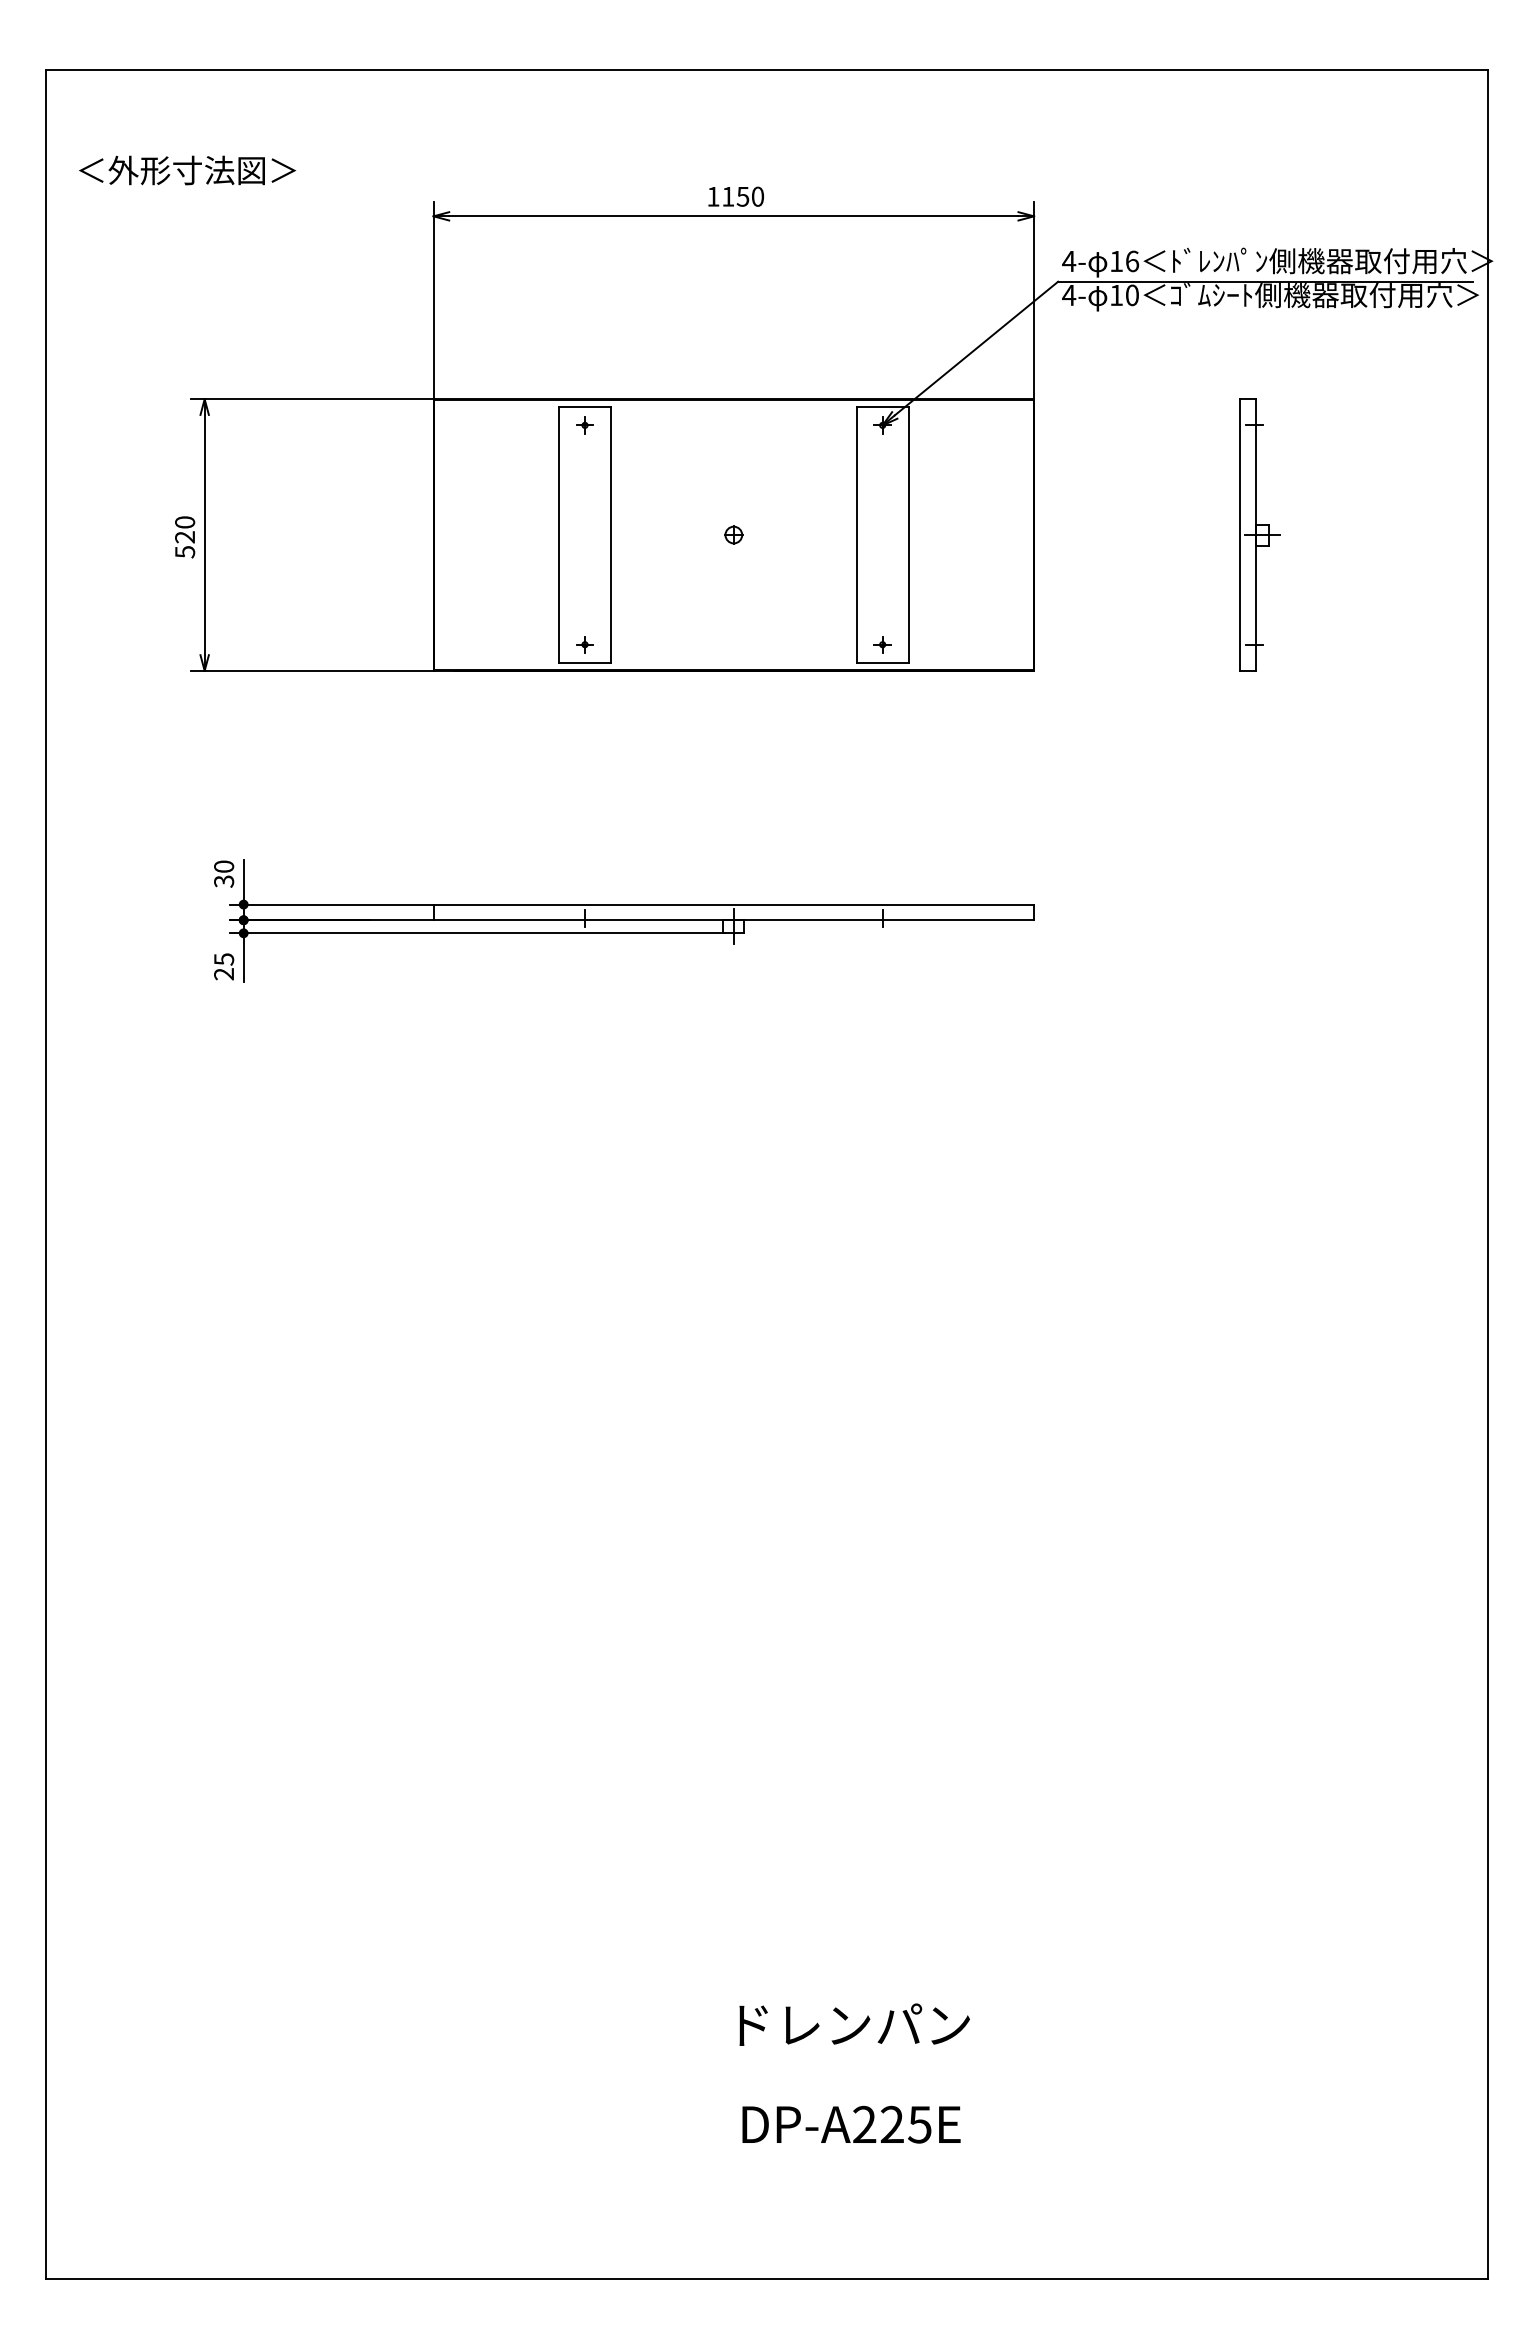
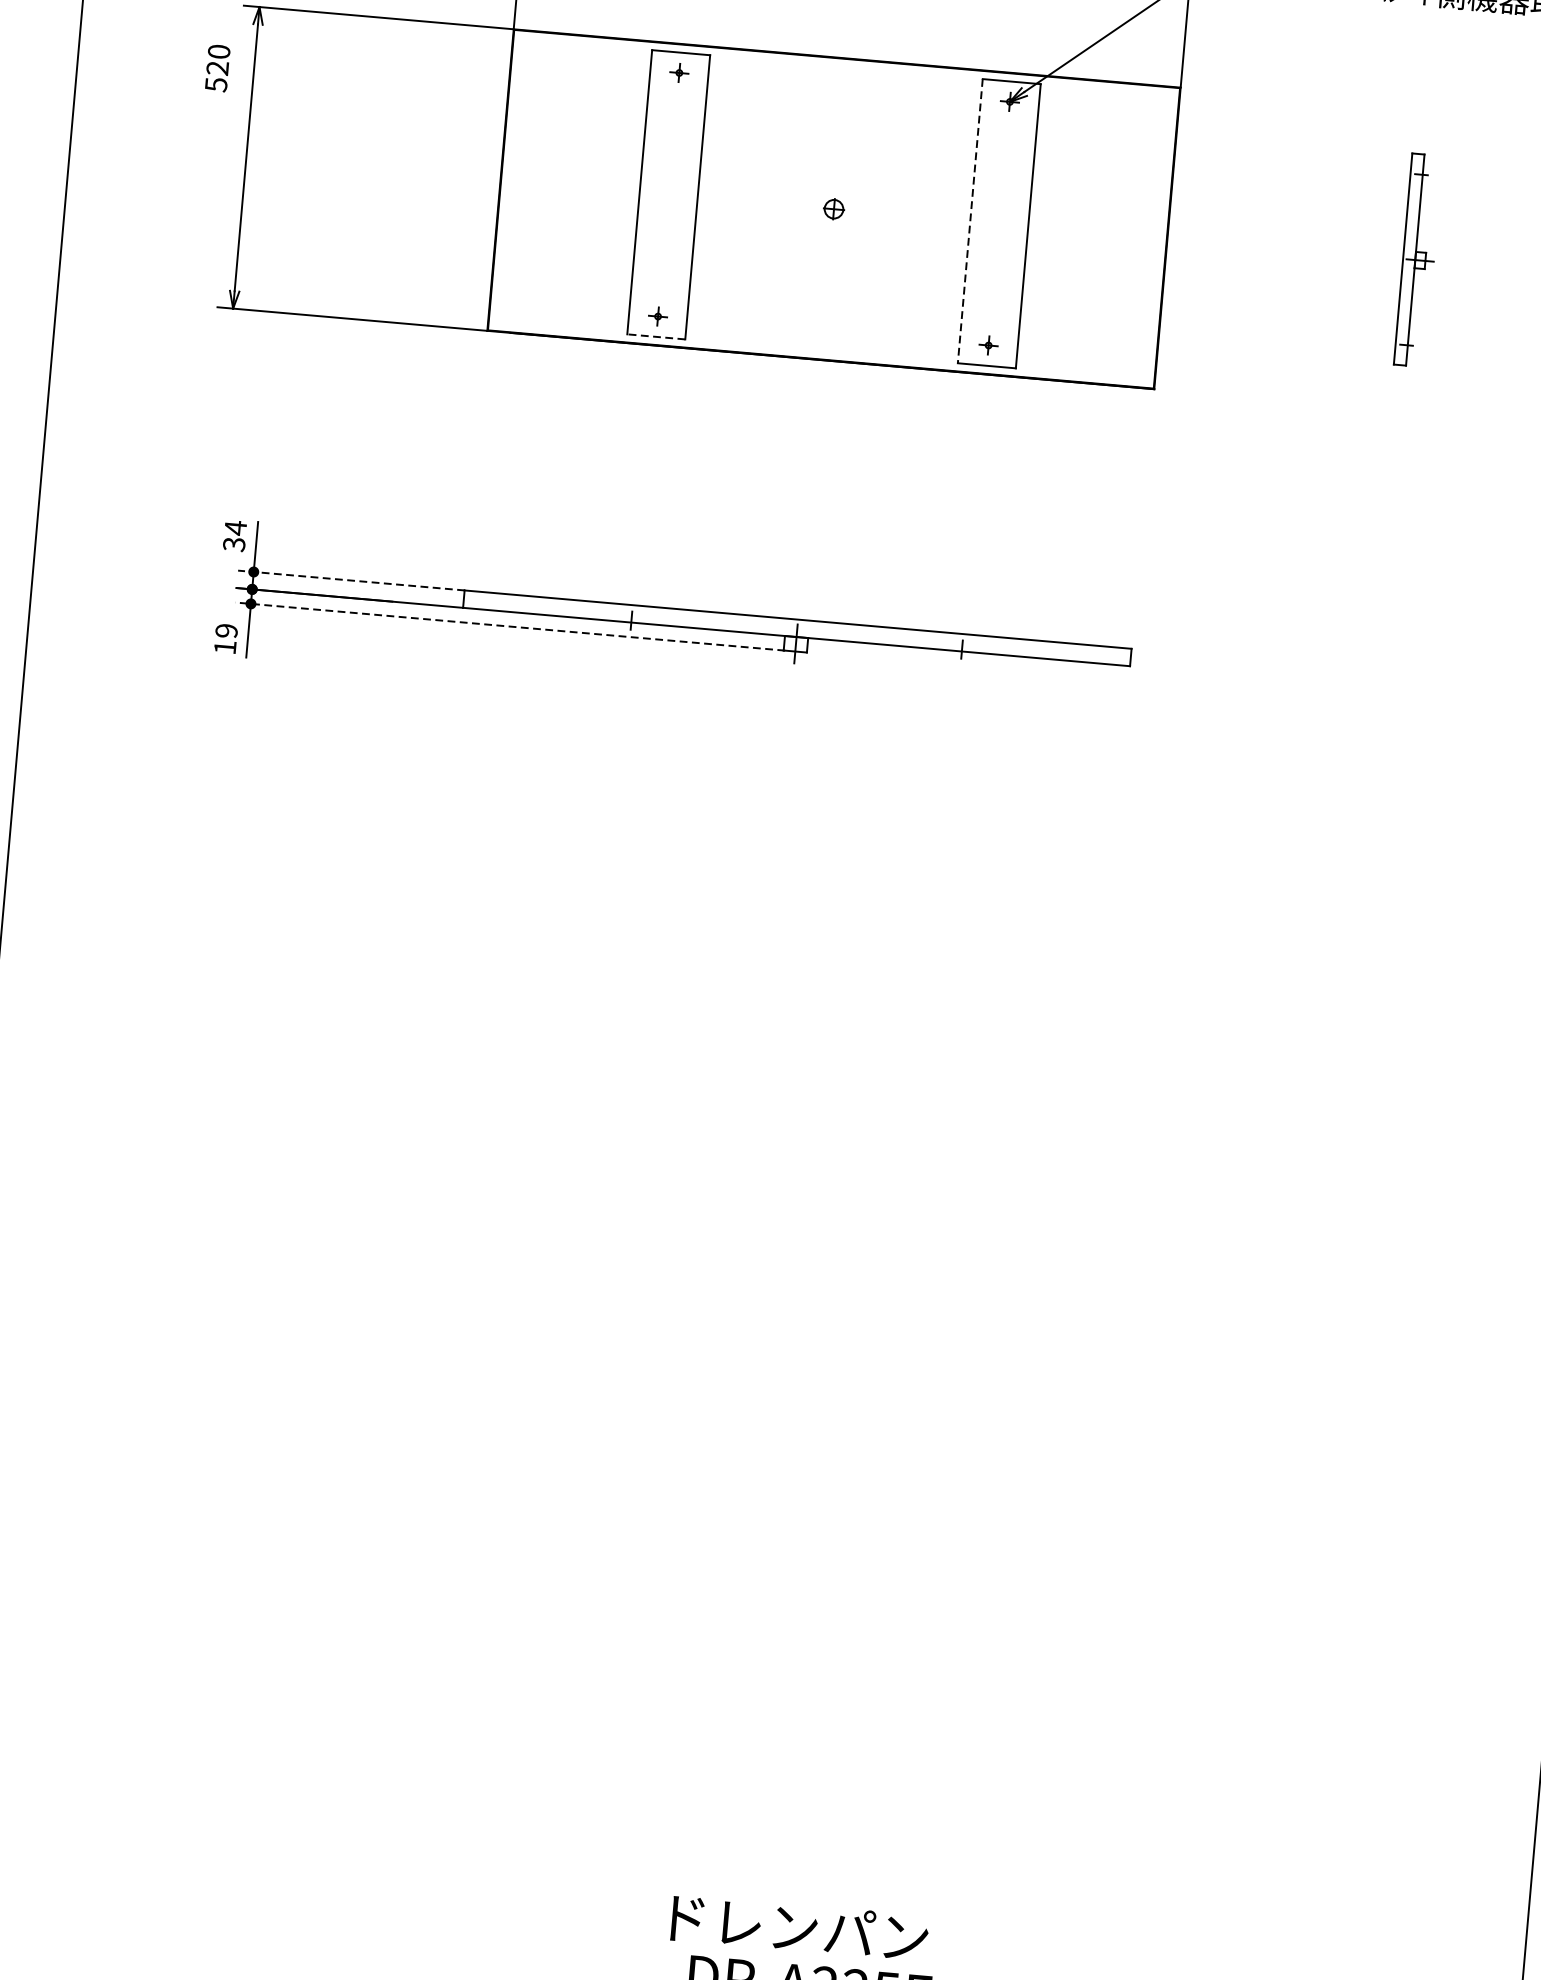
part: (1259, 534) -> (1417, 259), size x0.7
line: (856, 535) -> (970, 221), solid -> dashed
text: (185, 537) -> (218, 68), moved
line: (584, 663) -> (655, 337), solid -> dashed
text: (224, 866) -> (236, 527), 30 -> 34
line: (331, 904) -> (351, 580), solid -> dashed
line: (477, 933) -> (510, 626), solid -> dashed
text: (224, 966) -> (226, 638), 25 -> 19
text: (854, 2024) -> (799, 1927), moved

